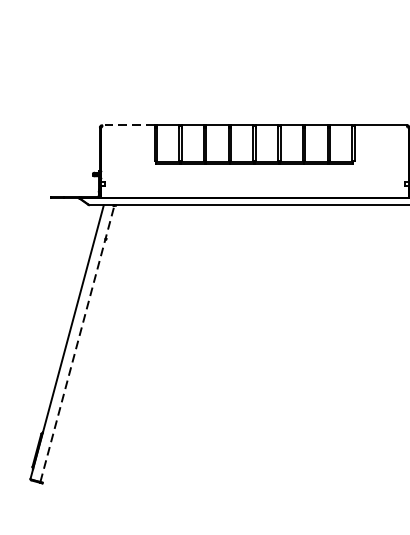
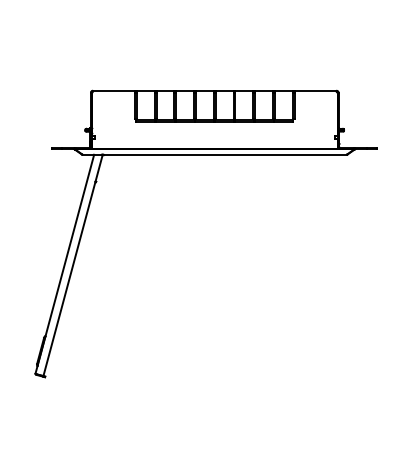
line: (128, 124) -> (113, 90), dashed -> solid
line: (77, 343) -> (73, 265), dashed -> solid

